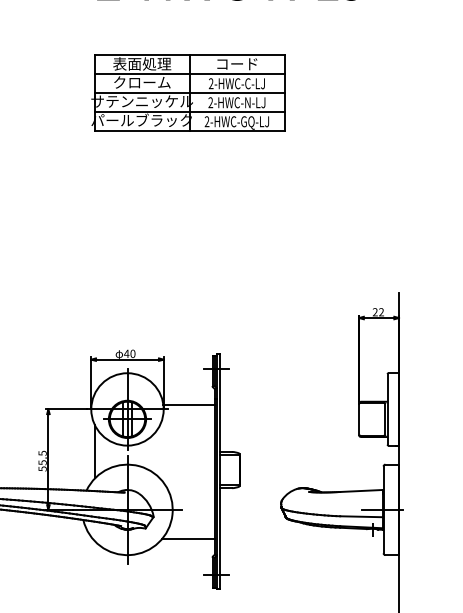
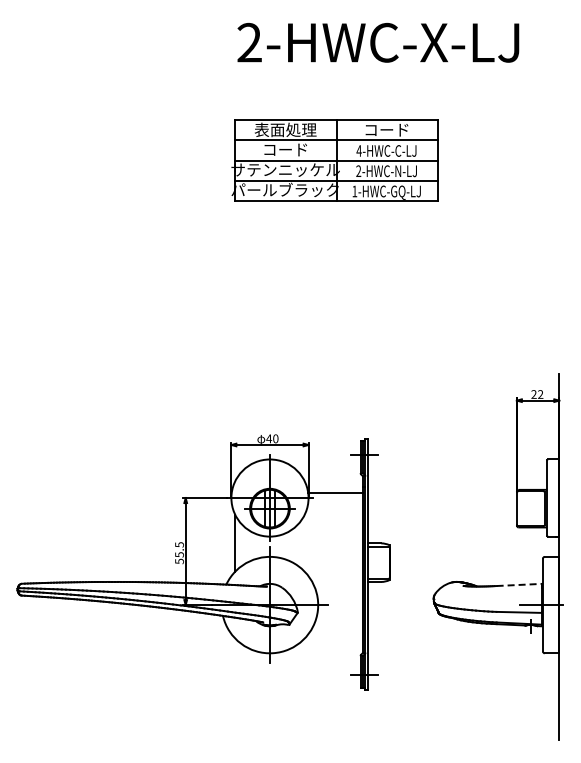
text: (142, 82) -> (285, 149), クローム -> コード
text: (210, 83) -> (358, 150), 2-HWC-C-LJ -> 4-HWC-C-LJ
text: (206, 121) -> (354, 191), 2-HWC-GQ-LJ -> 1-HWC-GQ-LJ
line: (361, 490) -> (519, 584), solid -> dashed
line: (188, 538) -> (335, 635), removed

